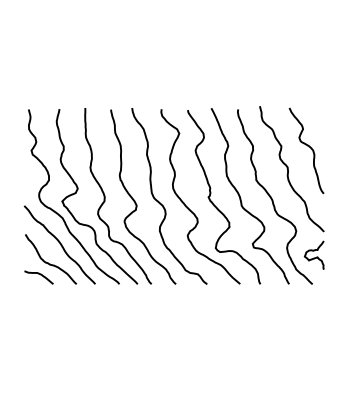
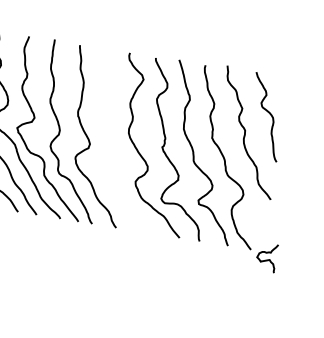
curve: (161, 203) -> (114, 145), removed
curve: (313, 251) -> (266, 253), moved

